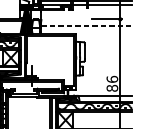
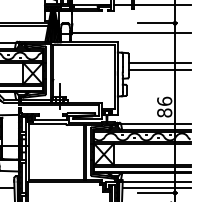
line: (86, 26) -> (131, 32), dashed -> solid
line: (108, 50) -> (159, 63), added
line: (108, 55) -> (159, 70), added

